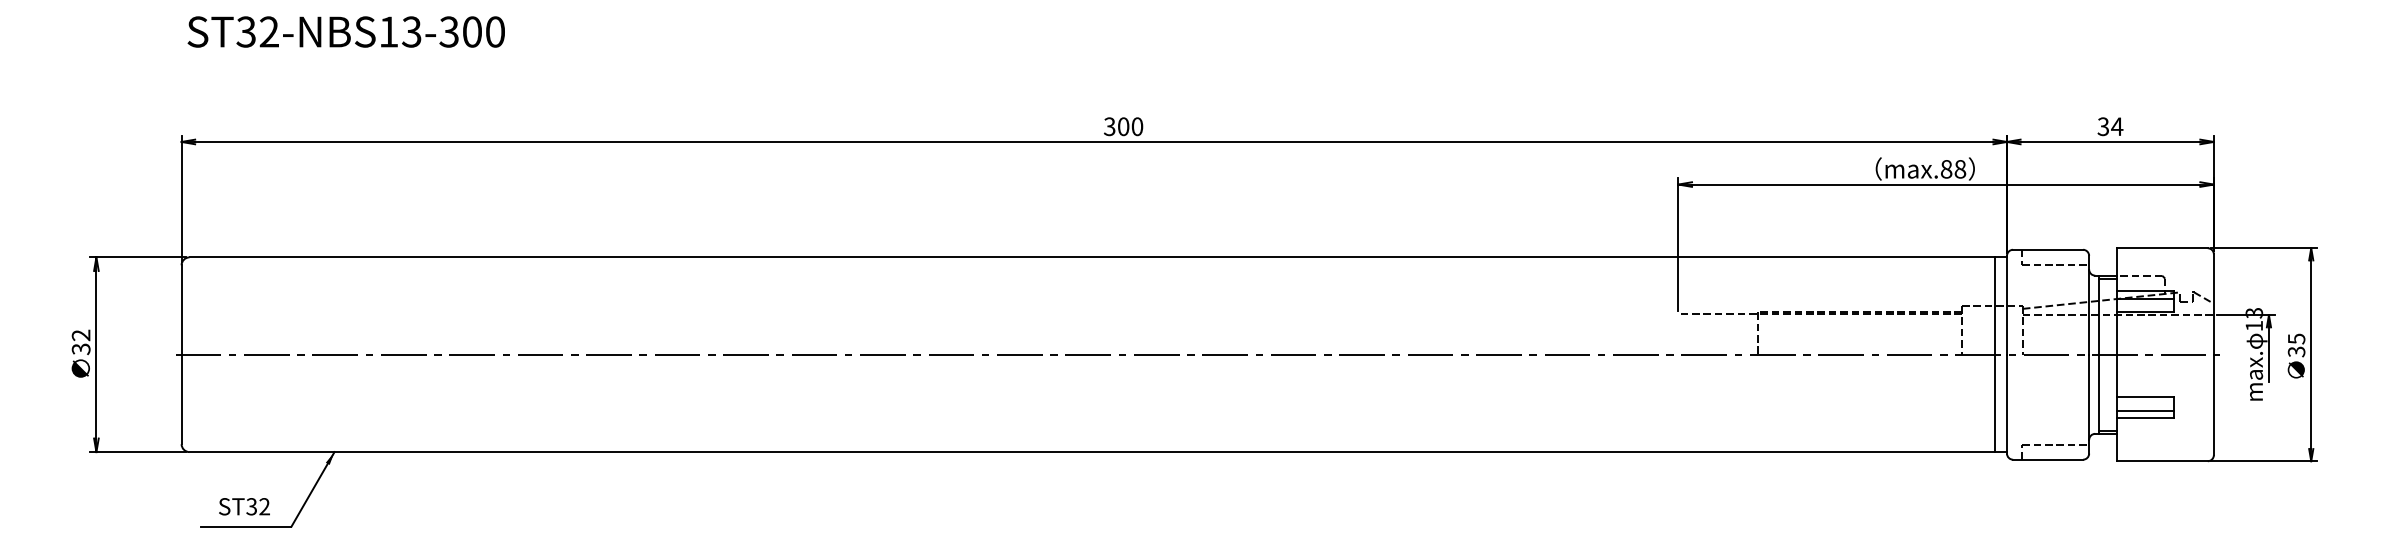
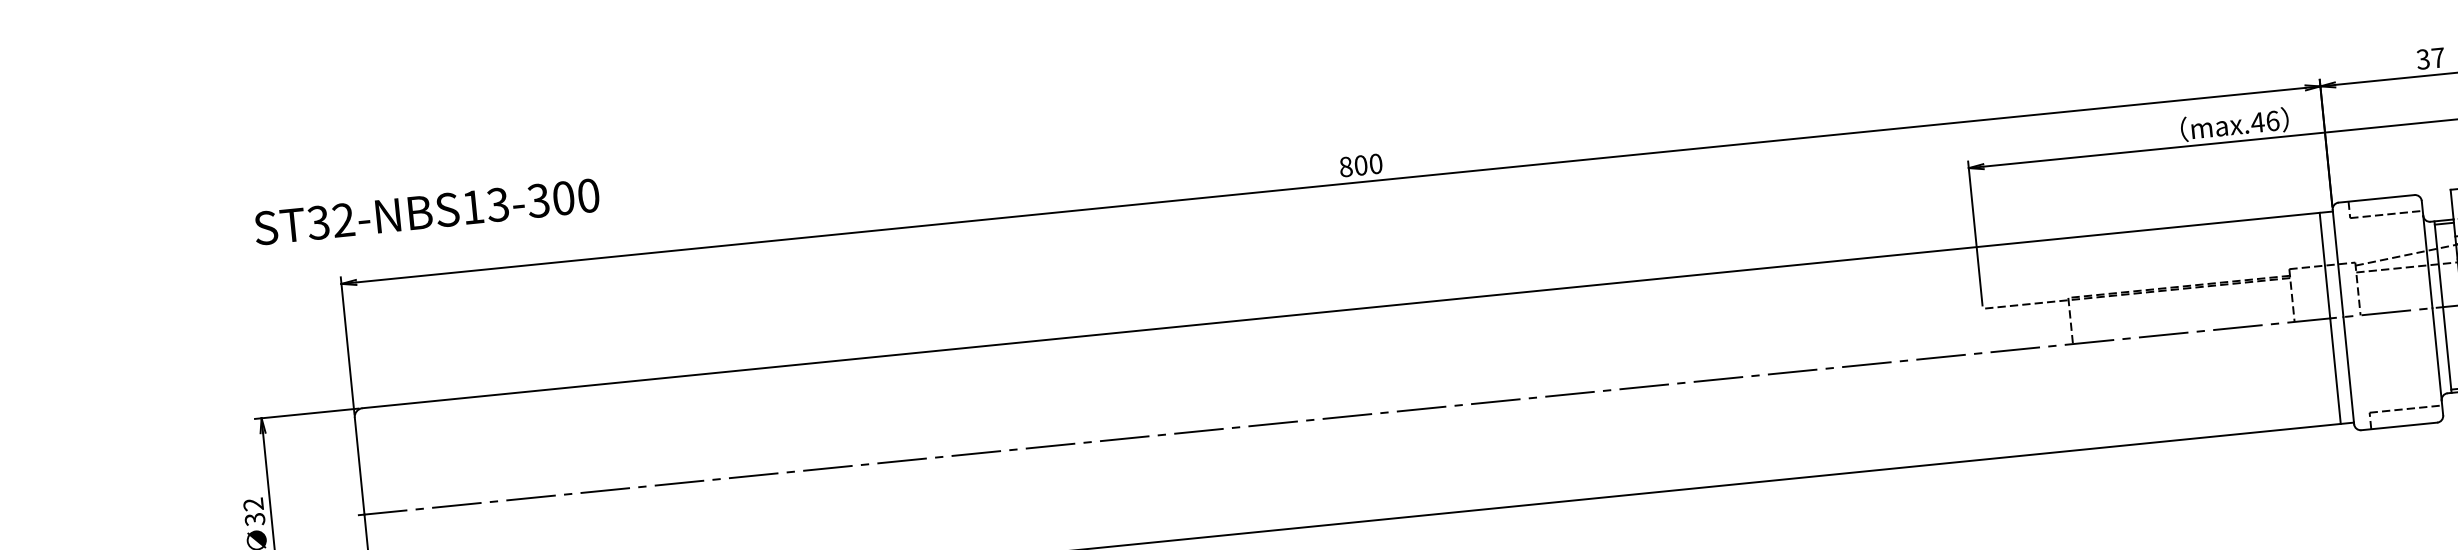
text: (345, 31) -> (426, 211), moved
text: (1109, 126) -> (1345, 166), 300 -> 800
text: (2117, 126) -> (2438, 57), 34 -> 37
text: (1953, 169) -> (2265, 122), max.88 -> max.46

